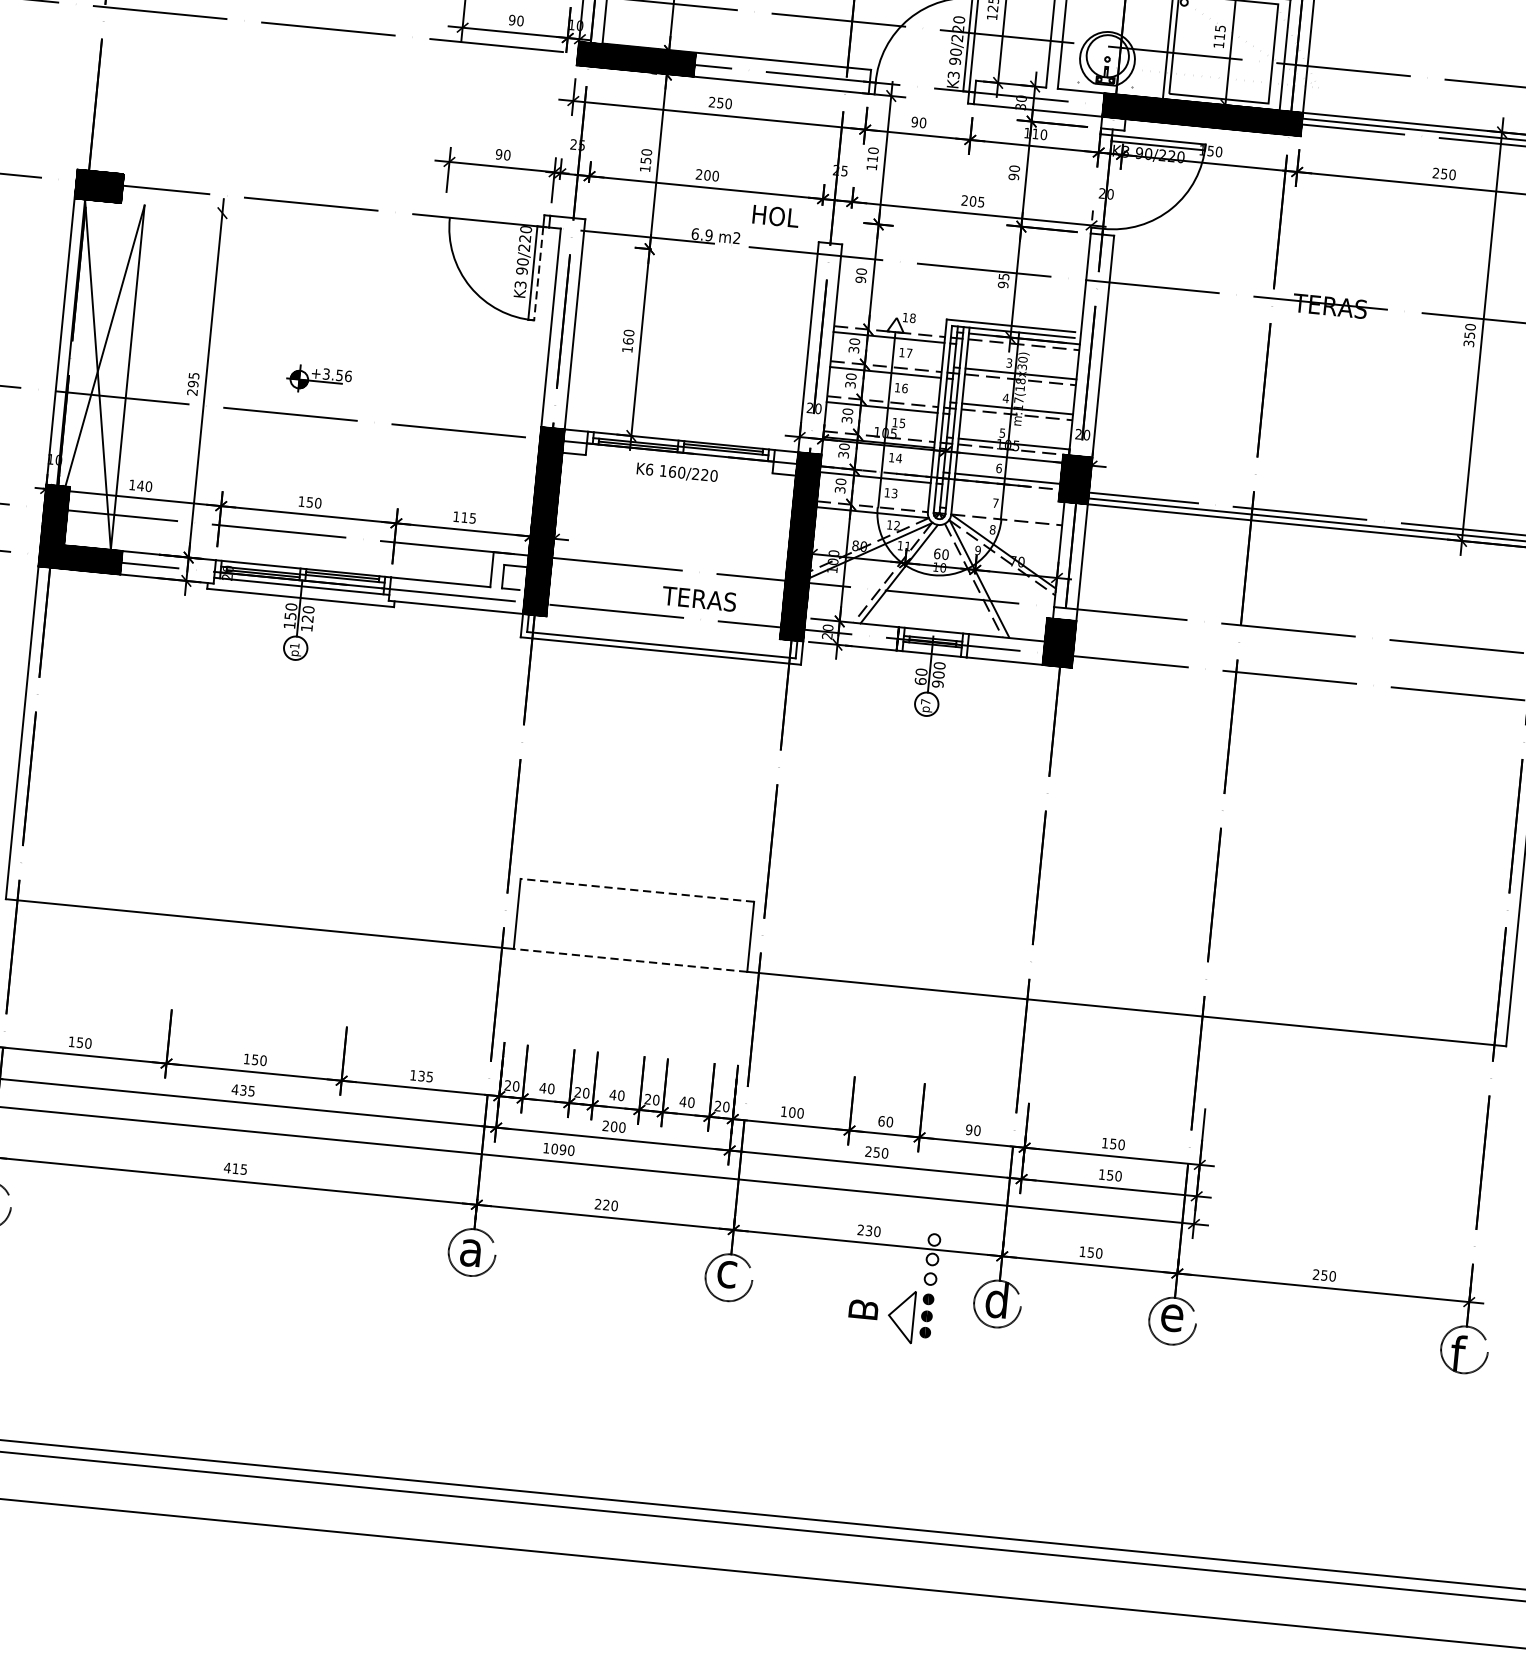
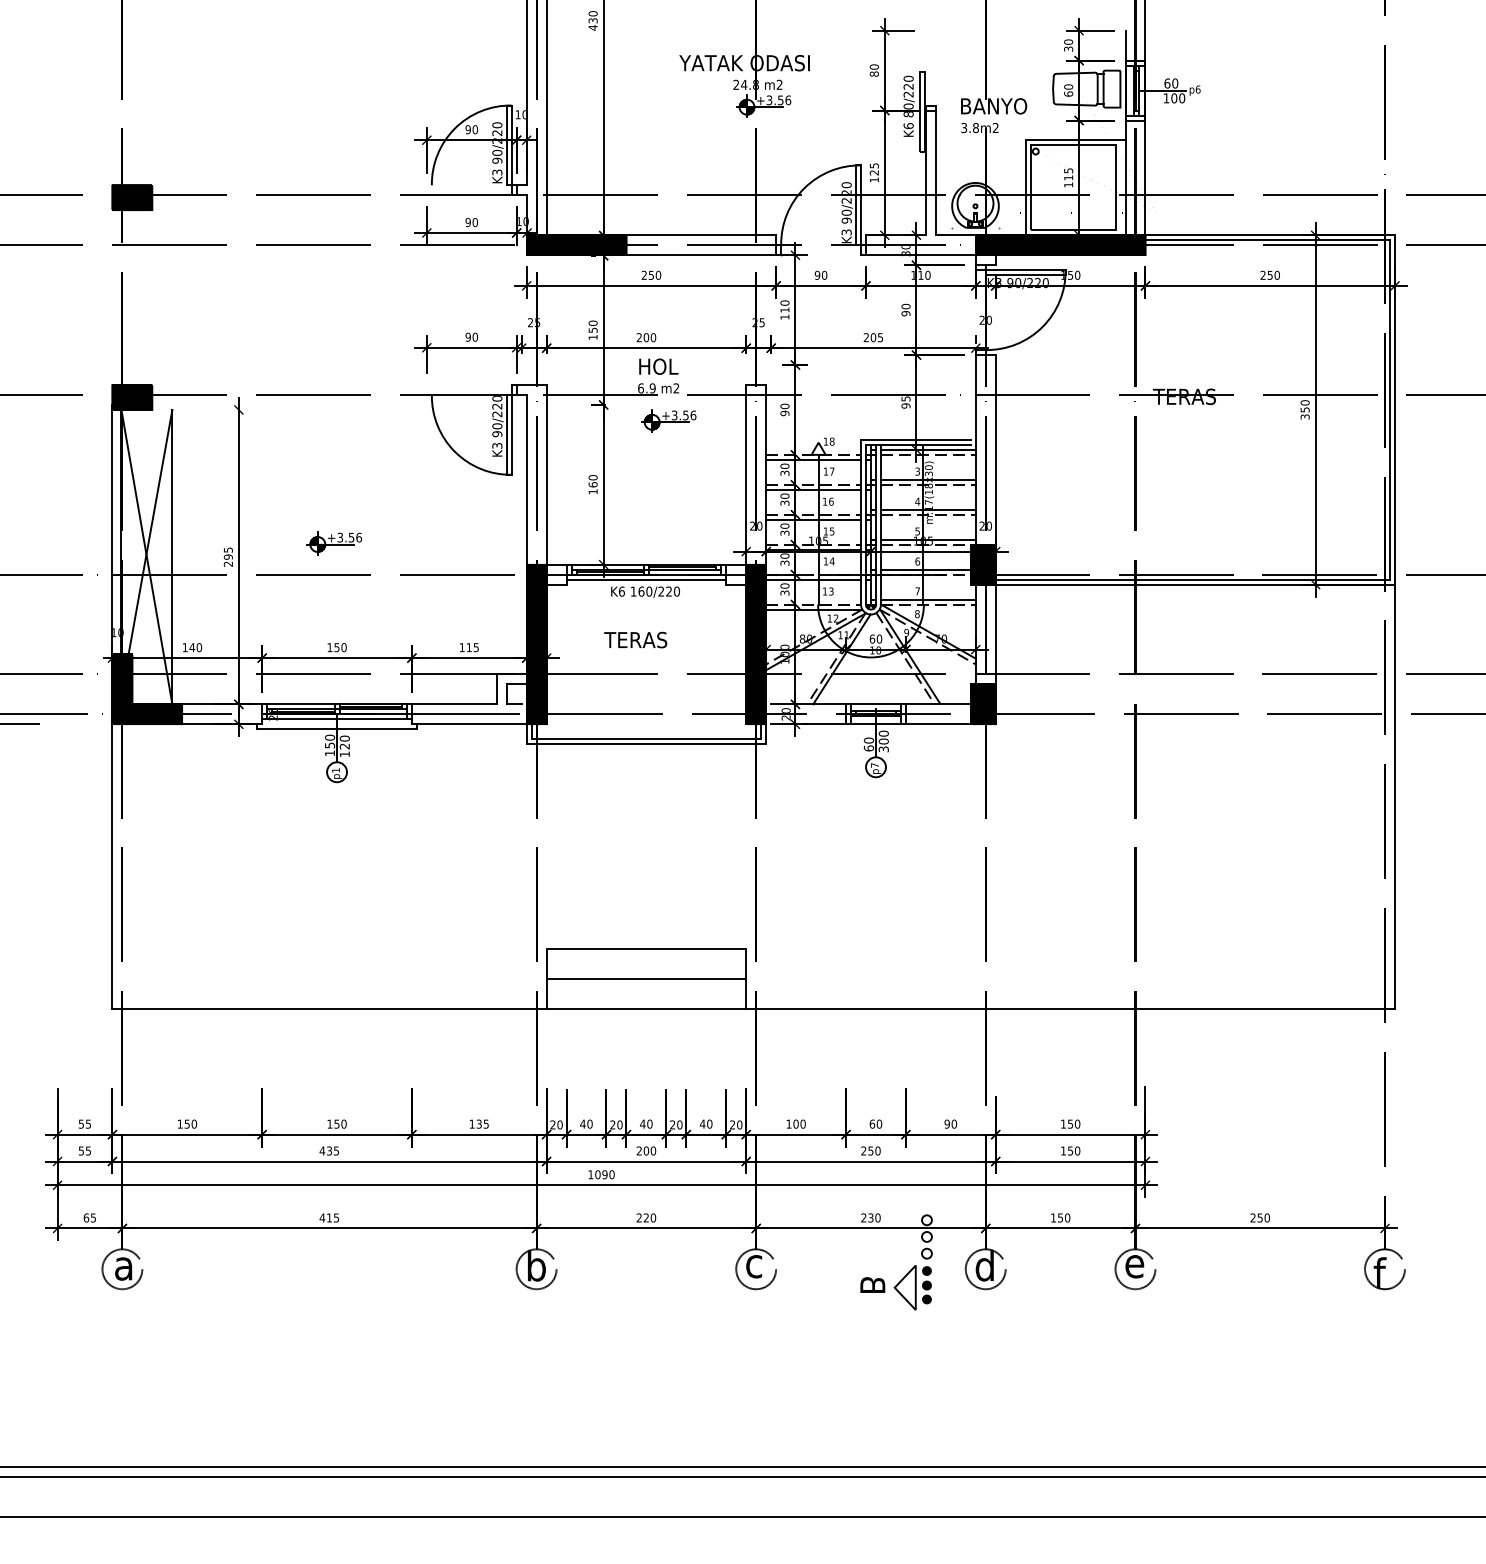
text: (775, 216) -> (658, 366), moved
line: (538, 273) -> (511, 434), dashed -> solid
part: (723, 274) -> (668, 420), added
line: (679, 458) -> (646, 579), added
line: (1006, 513) -> (927, 599), added
text: (699, 598) -> (635, 639), moved
text: (937, 684) -> (883, 749), 900 -> 300
line: (637, 889) -> (646, 948), dashed -> solid
line: (634, 924) -> (646, 978), added
line: (630, 960) -> (646, 1008), dashed -> solid
text: (471, 1247) -> (535, 1265), a -> b

